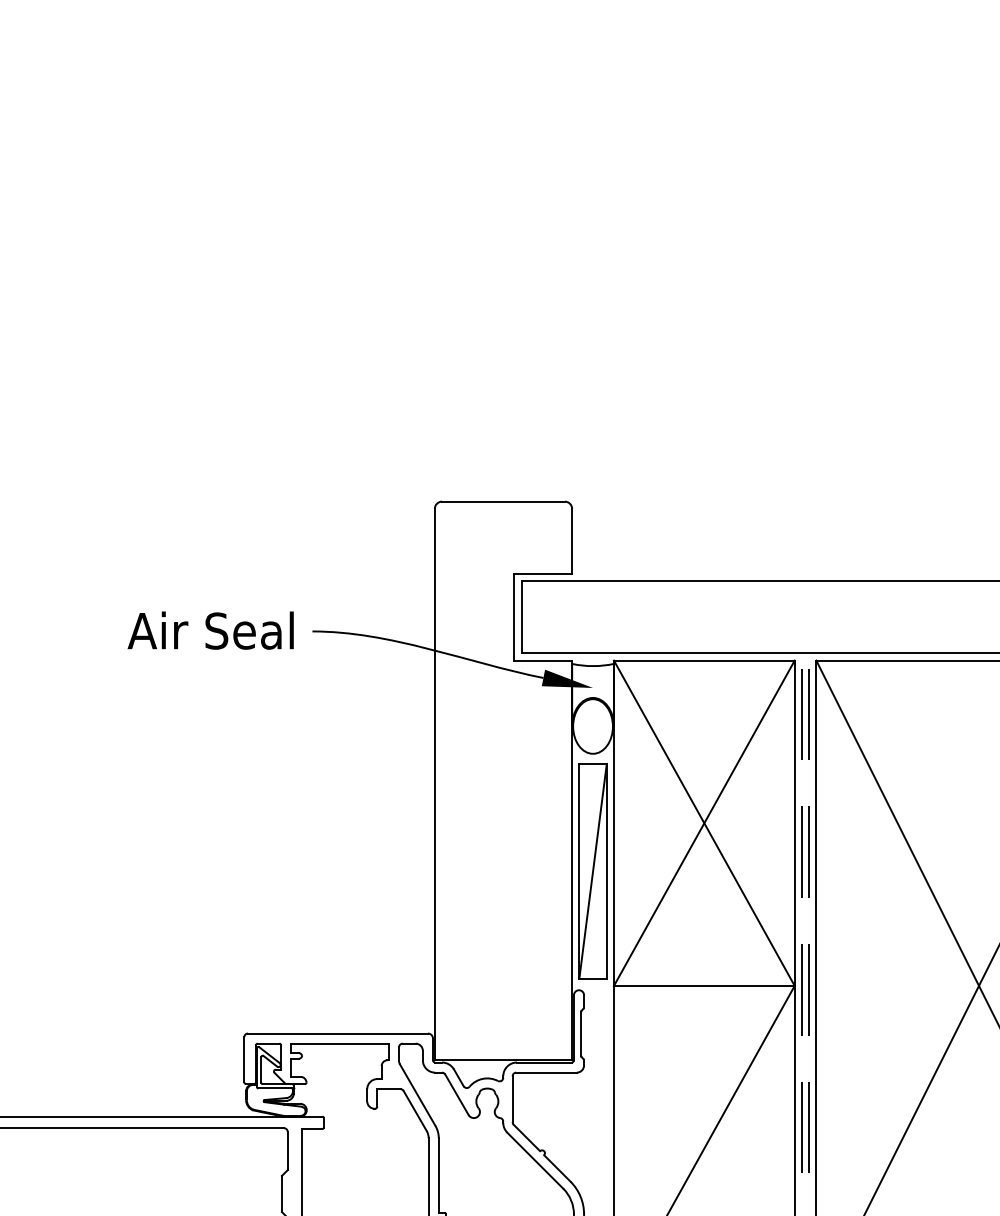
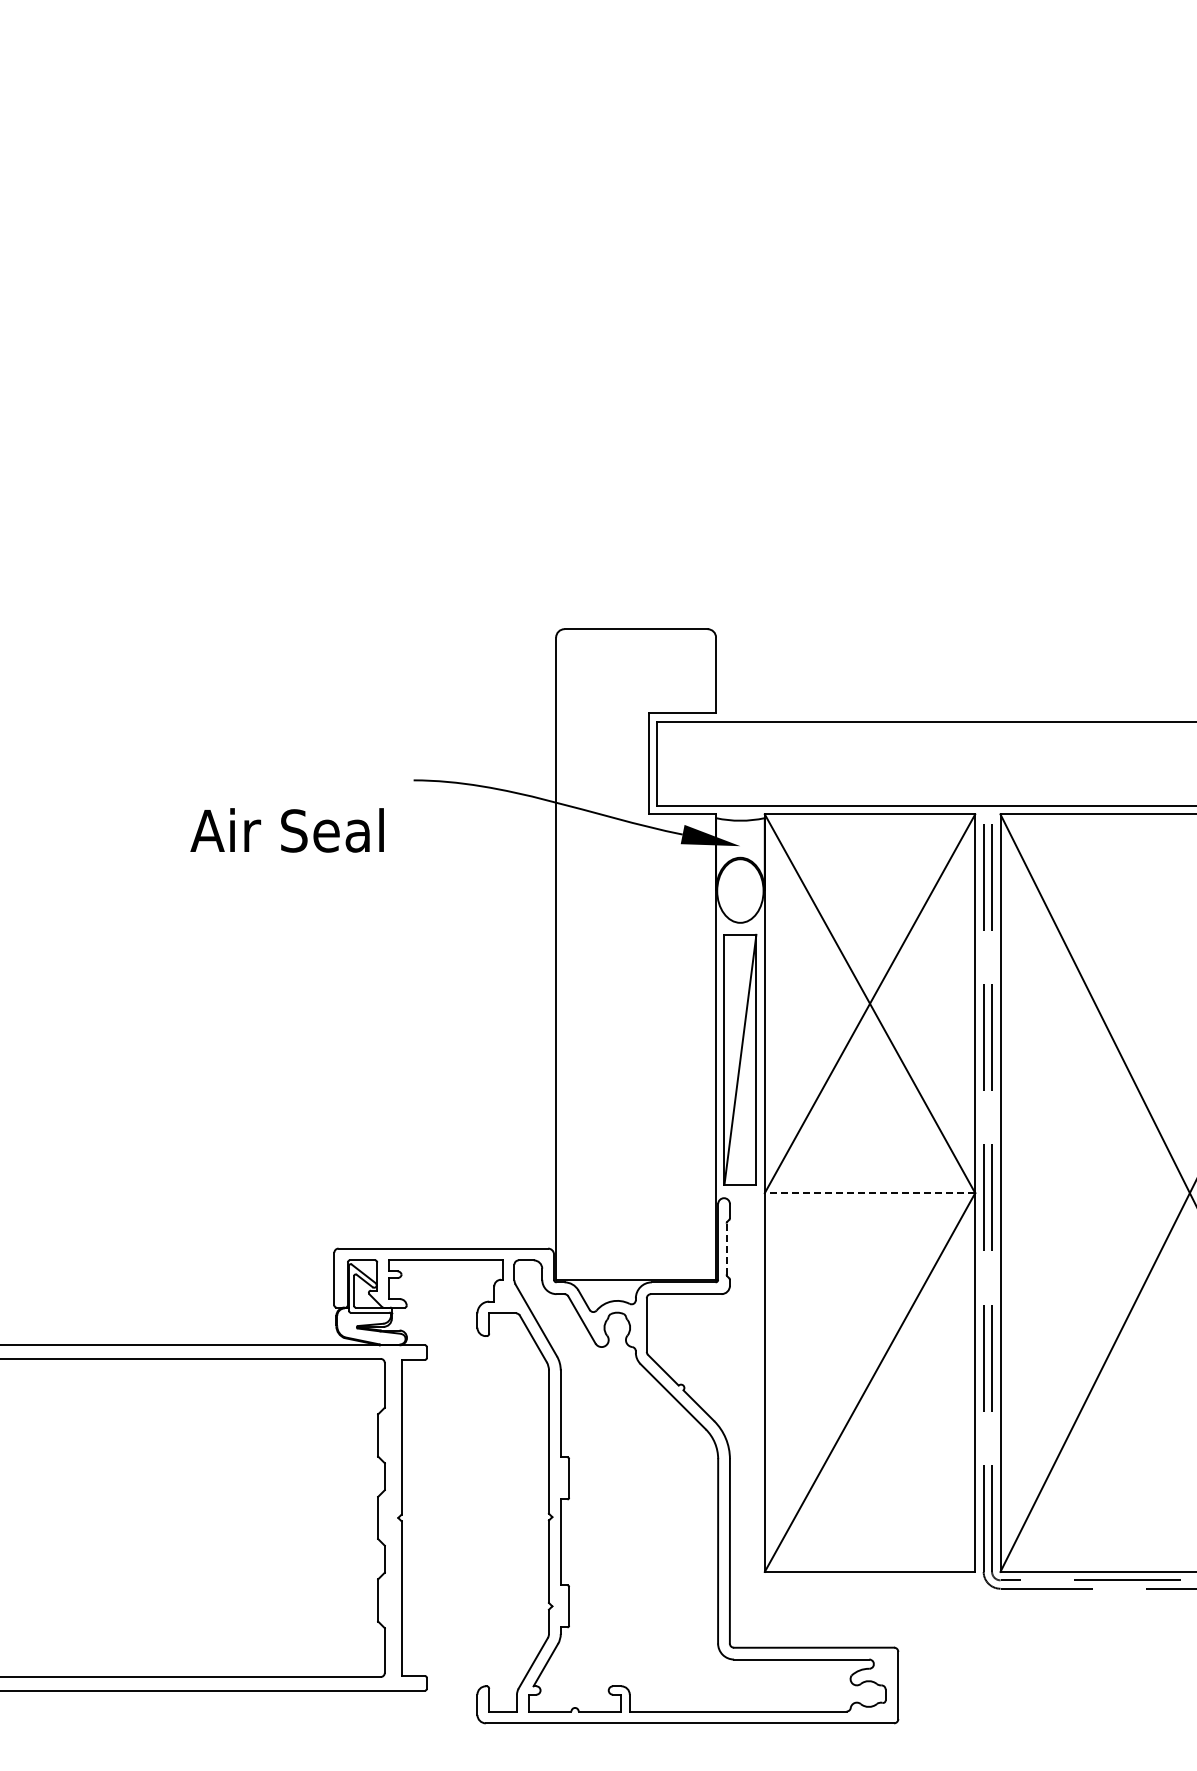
text: (210, 630) -> (286, 830), moved
line: (703, 986) -> (869, 1193), solid -> dashed
line: (581, 1033) -> (726, 1248), solid -> dashed

